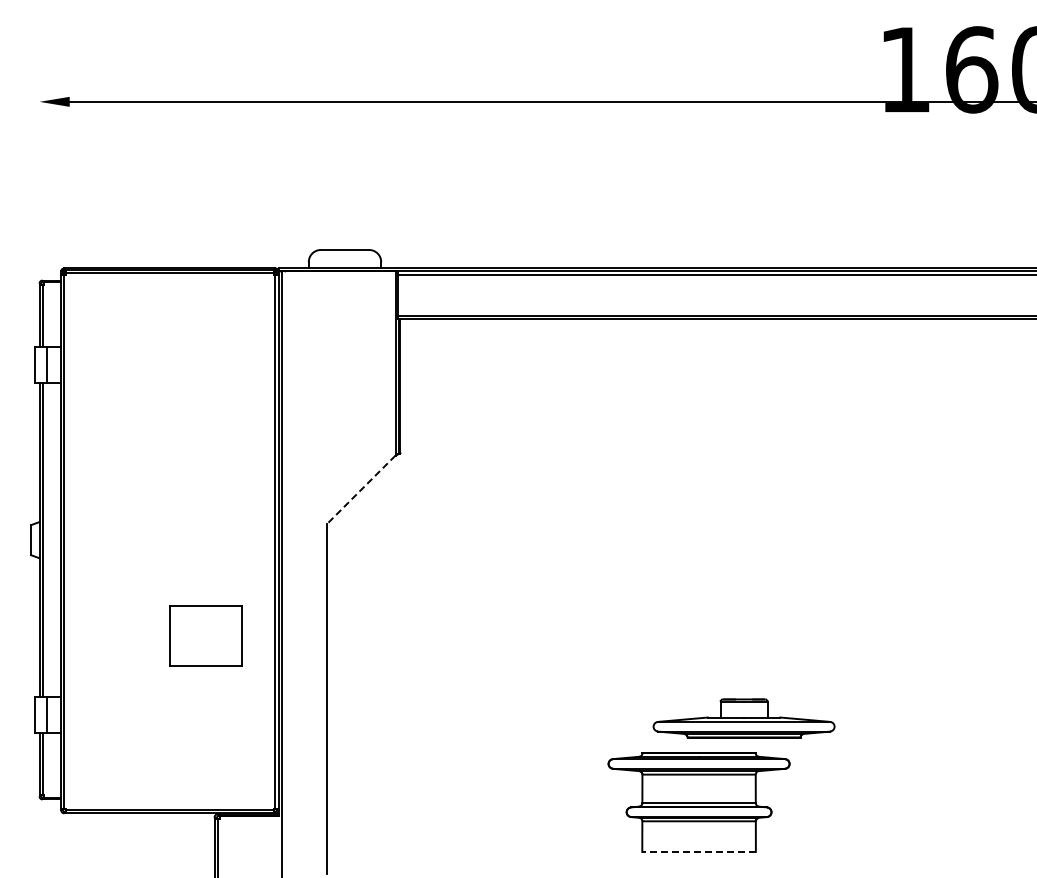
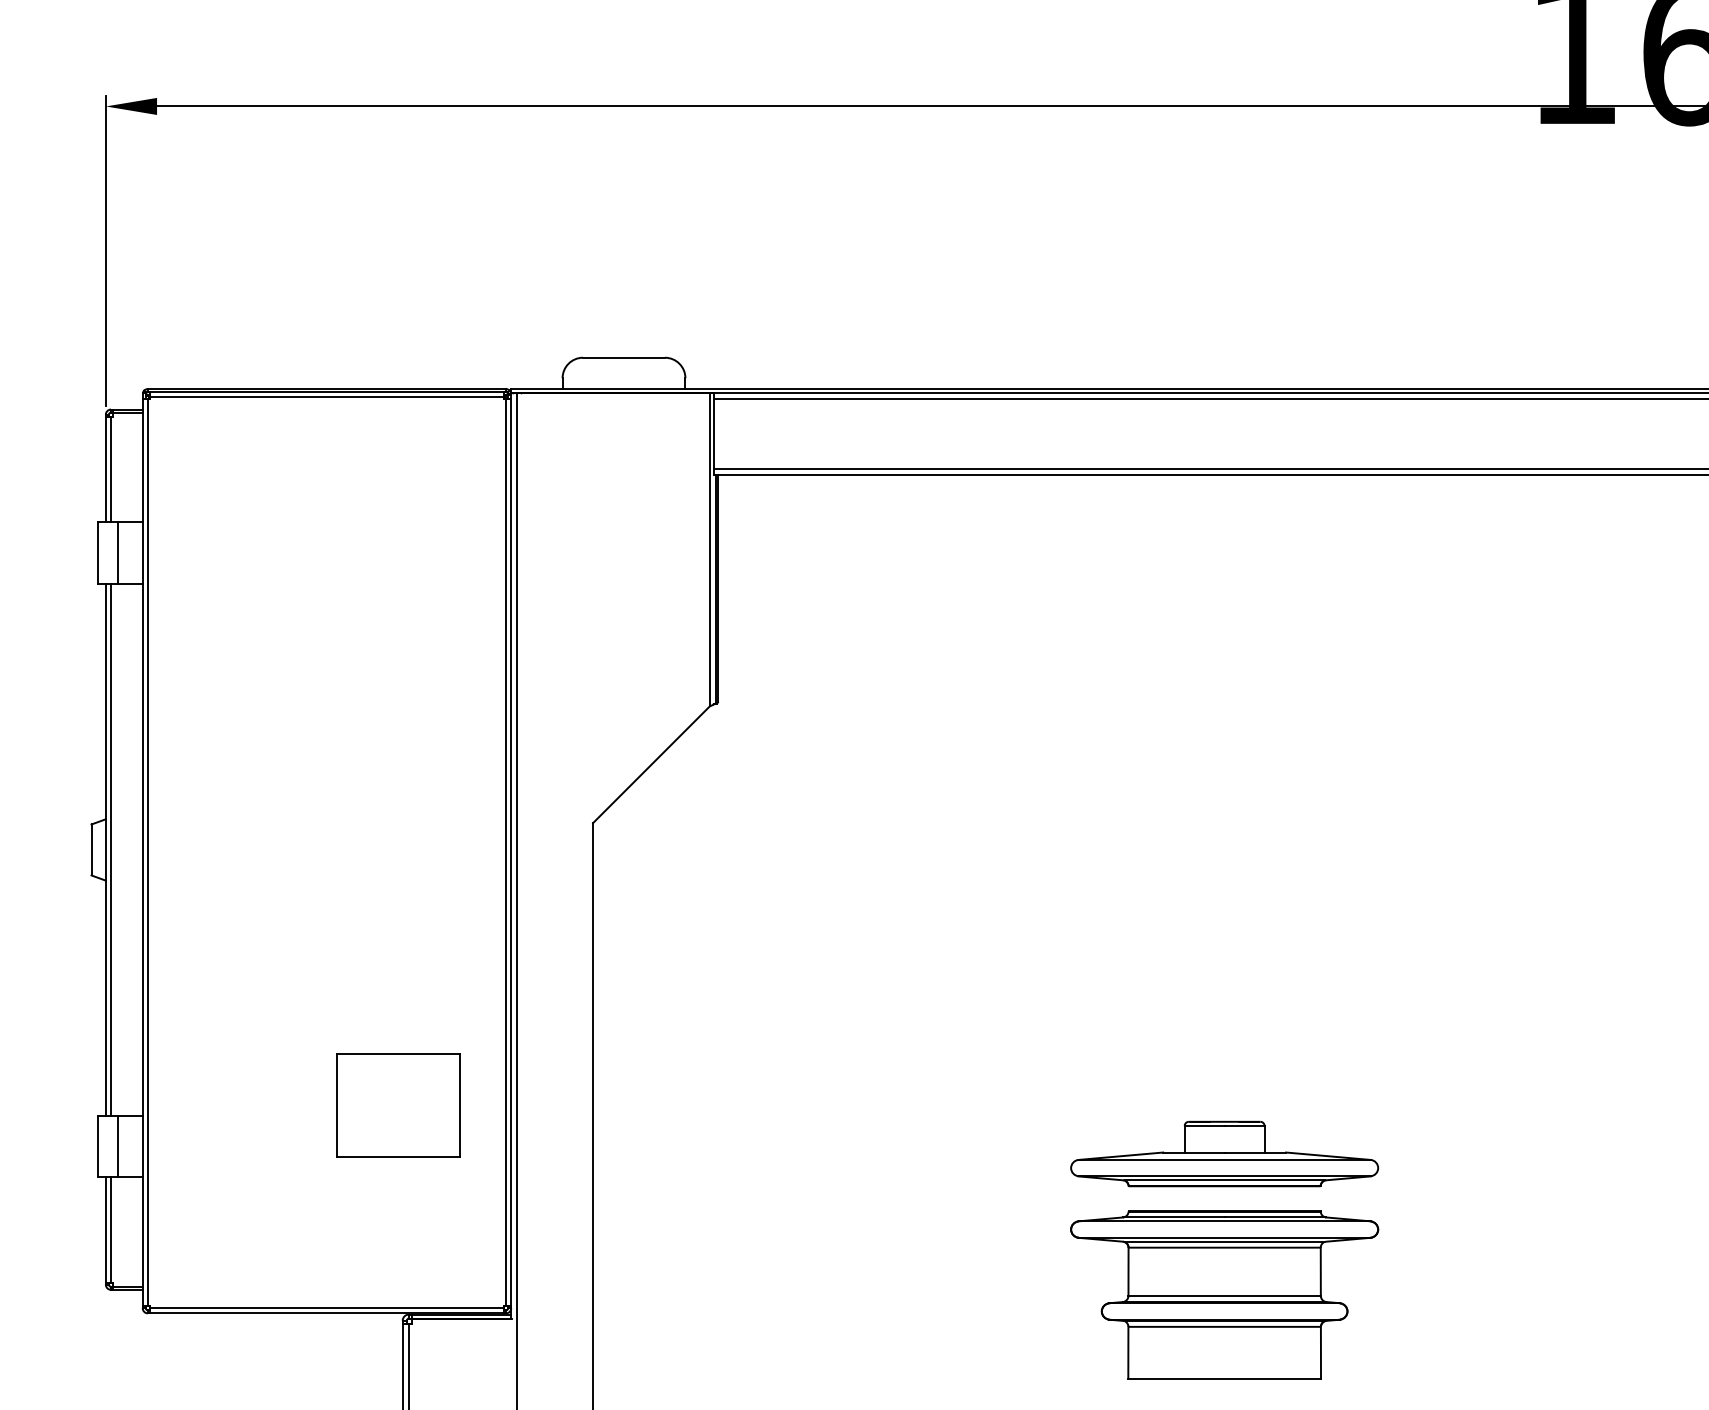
line: (39, 186) -> (105, 250), added
line: (361, 489) -> (651, 764), dashed -> solid
part: (205, 635) -> (397, 1104), moved
part: (743, 718) -> (1223, 1154), moved
line: (699, 851) -> (1225, 1378), dashed -> solid

